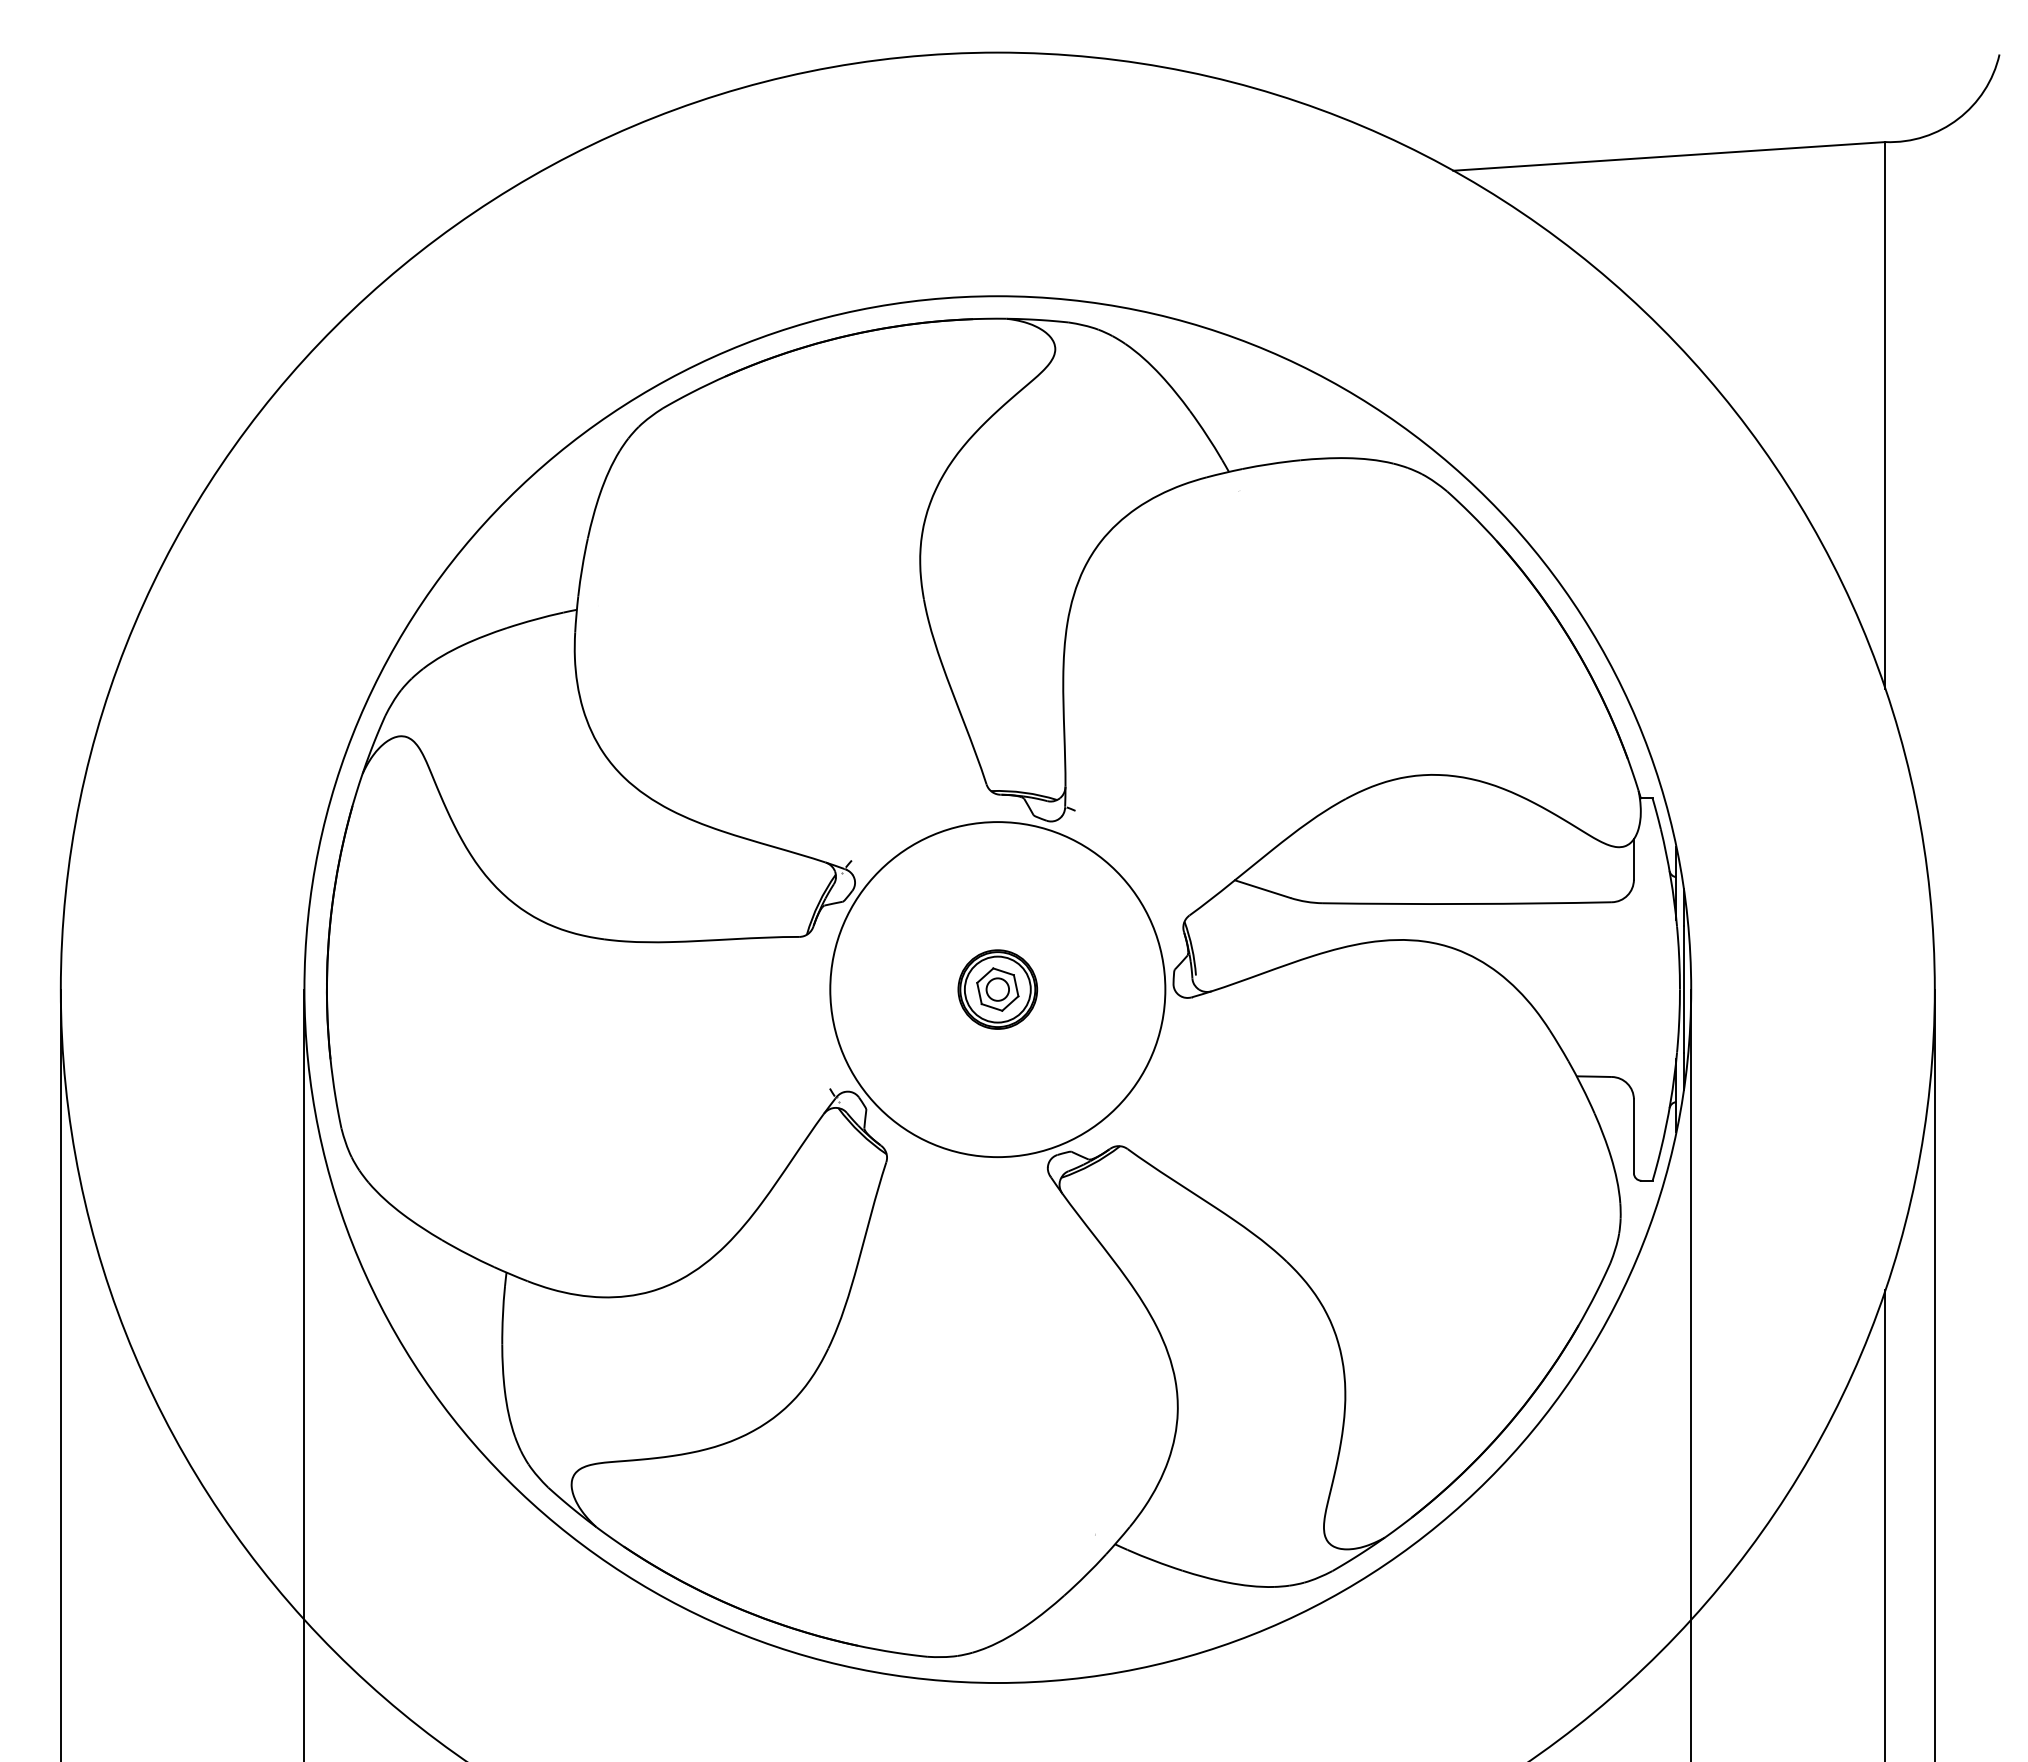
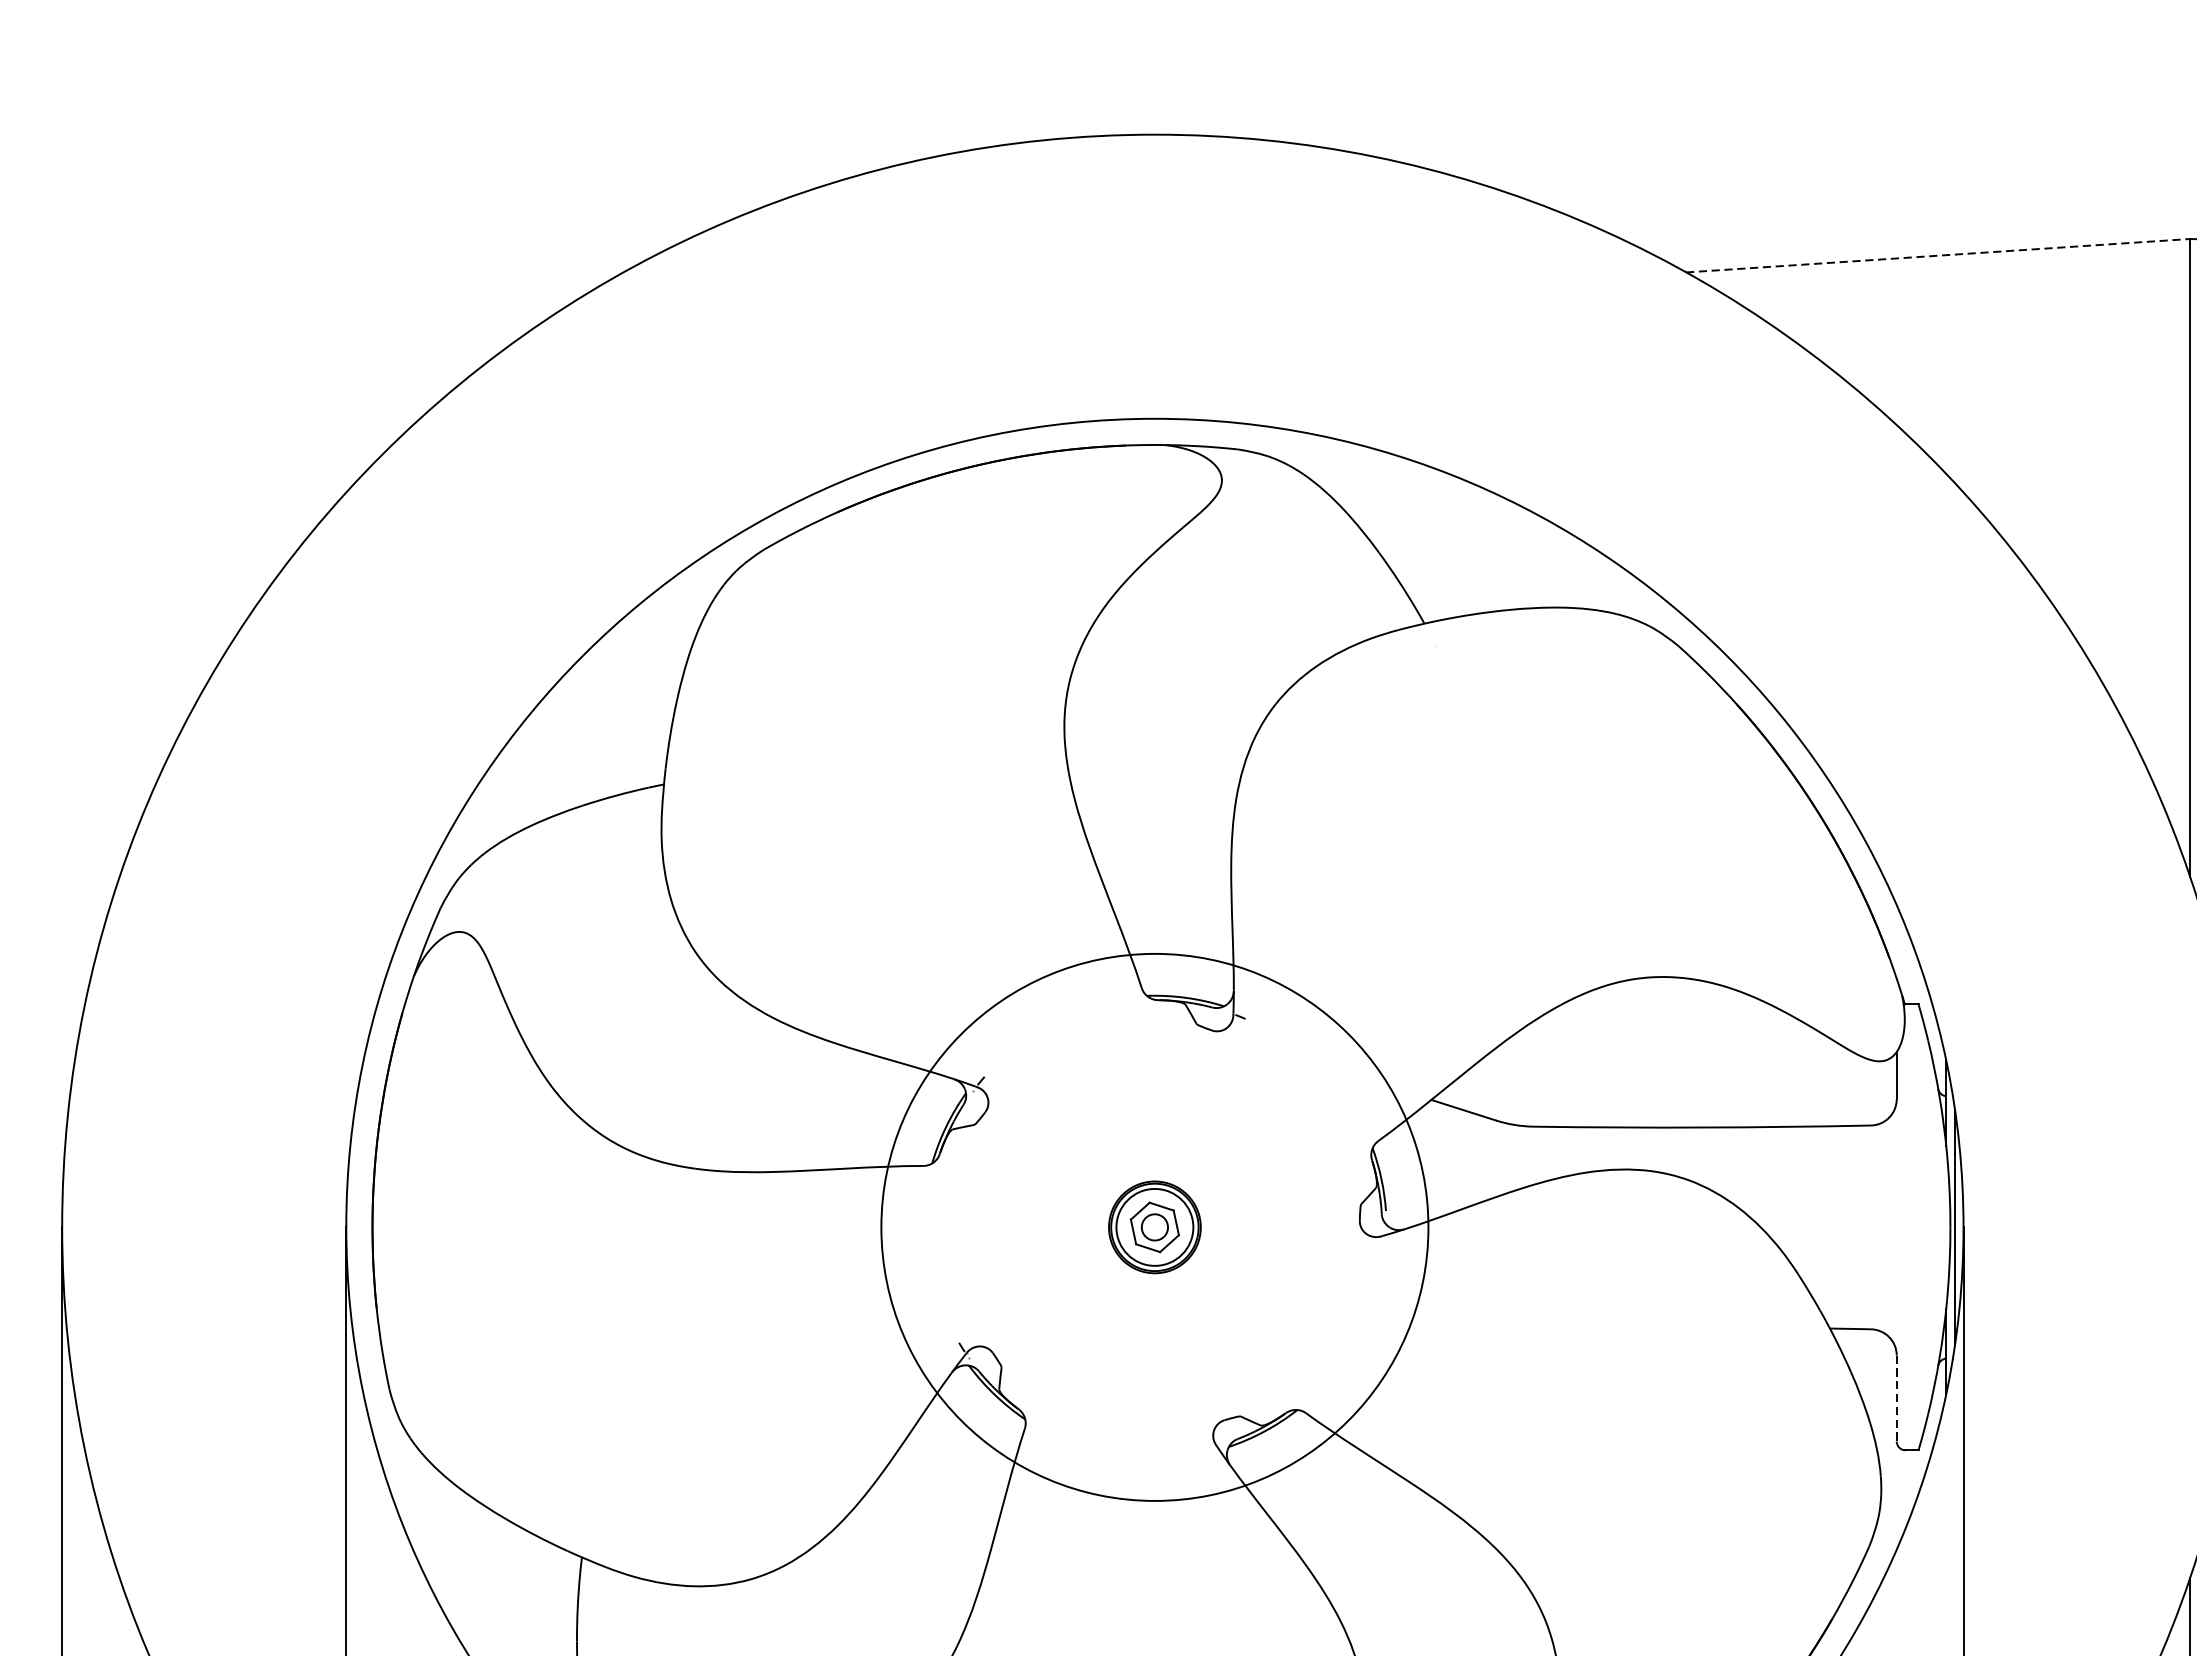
line: (1669, 156) -> (1938, 255), solid -> dashed
circle: (997, 989) -> (1154, 1227), size x1.4
line: (1633, 1136) -> (1896, 1398), solid -> dashed

